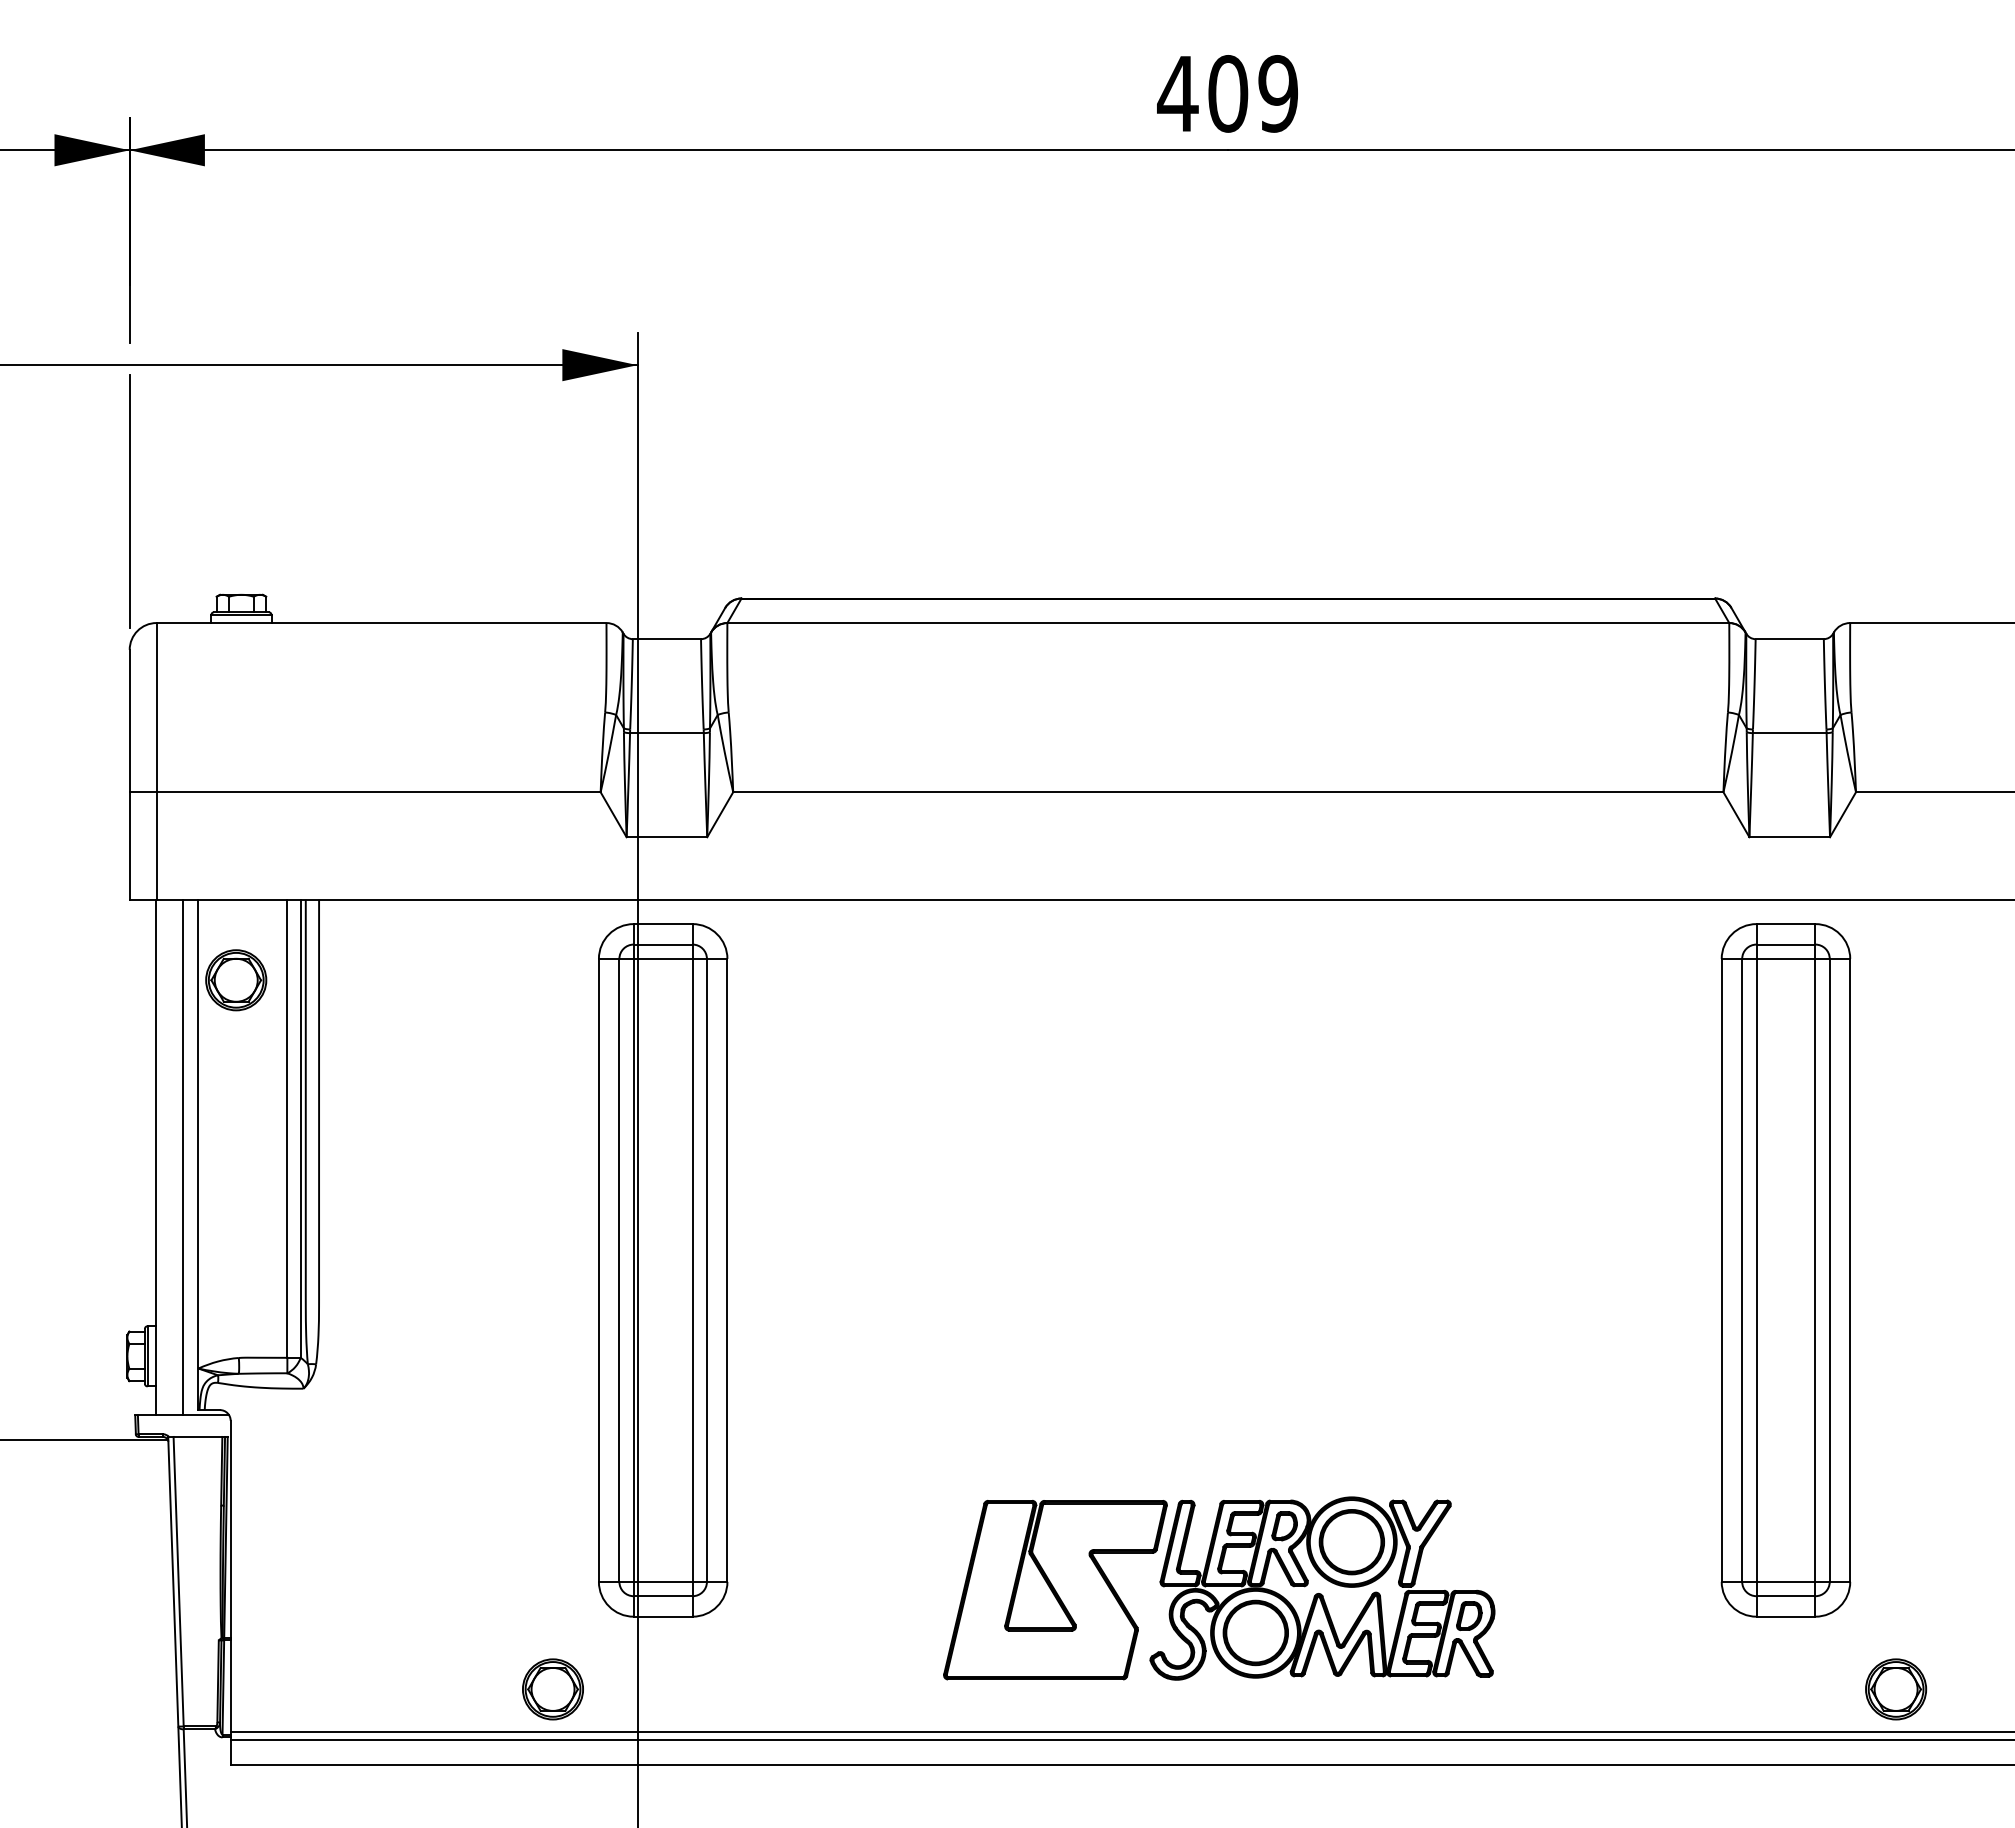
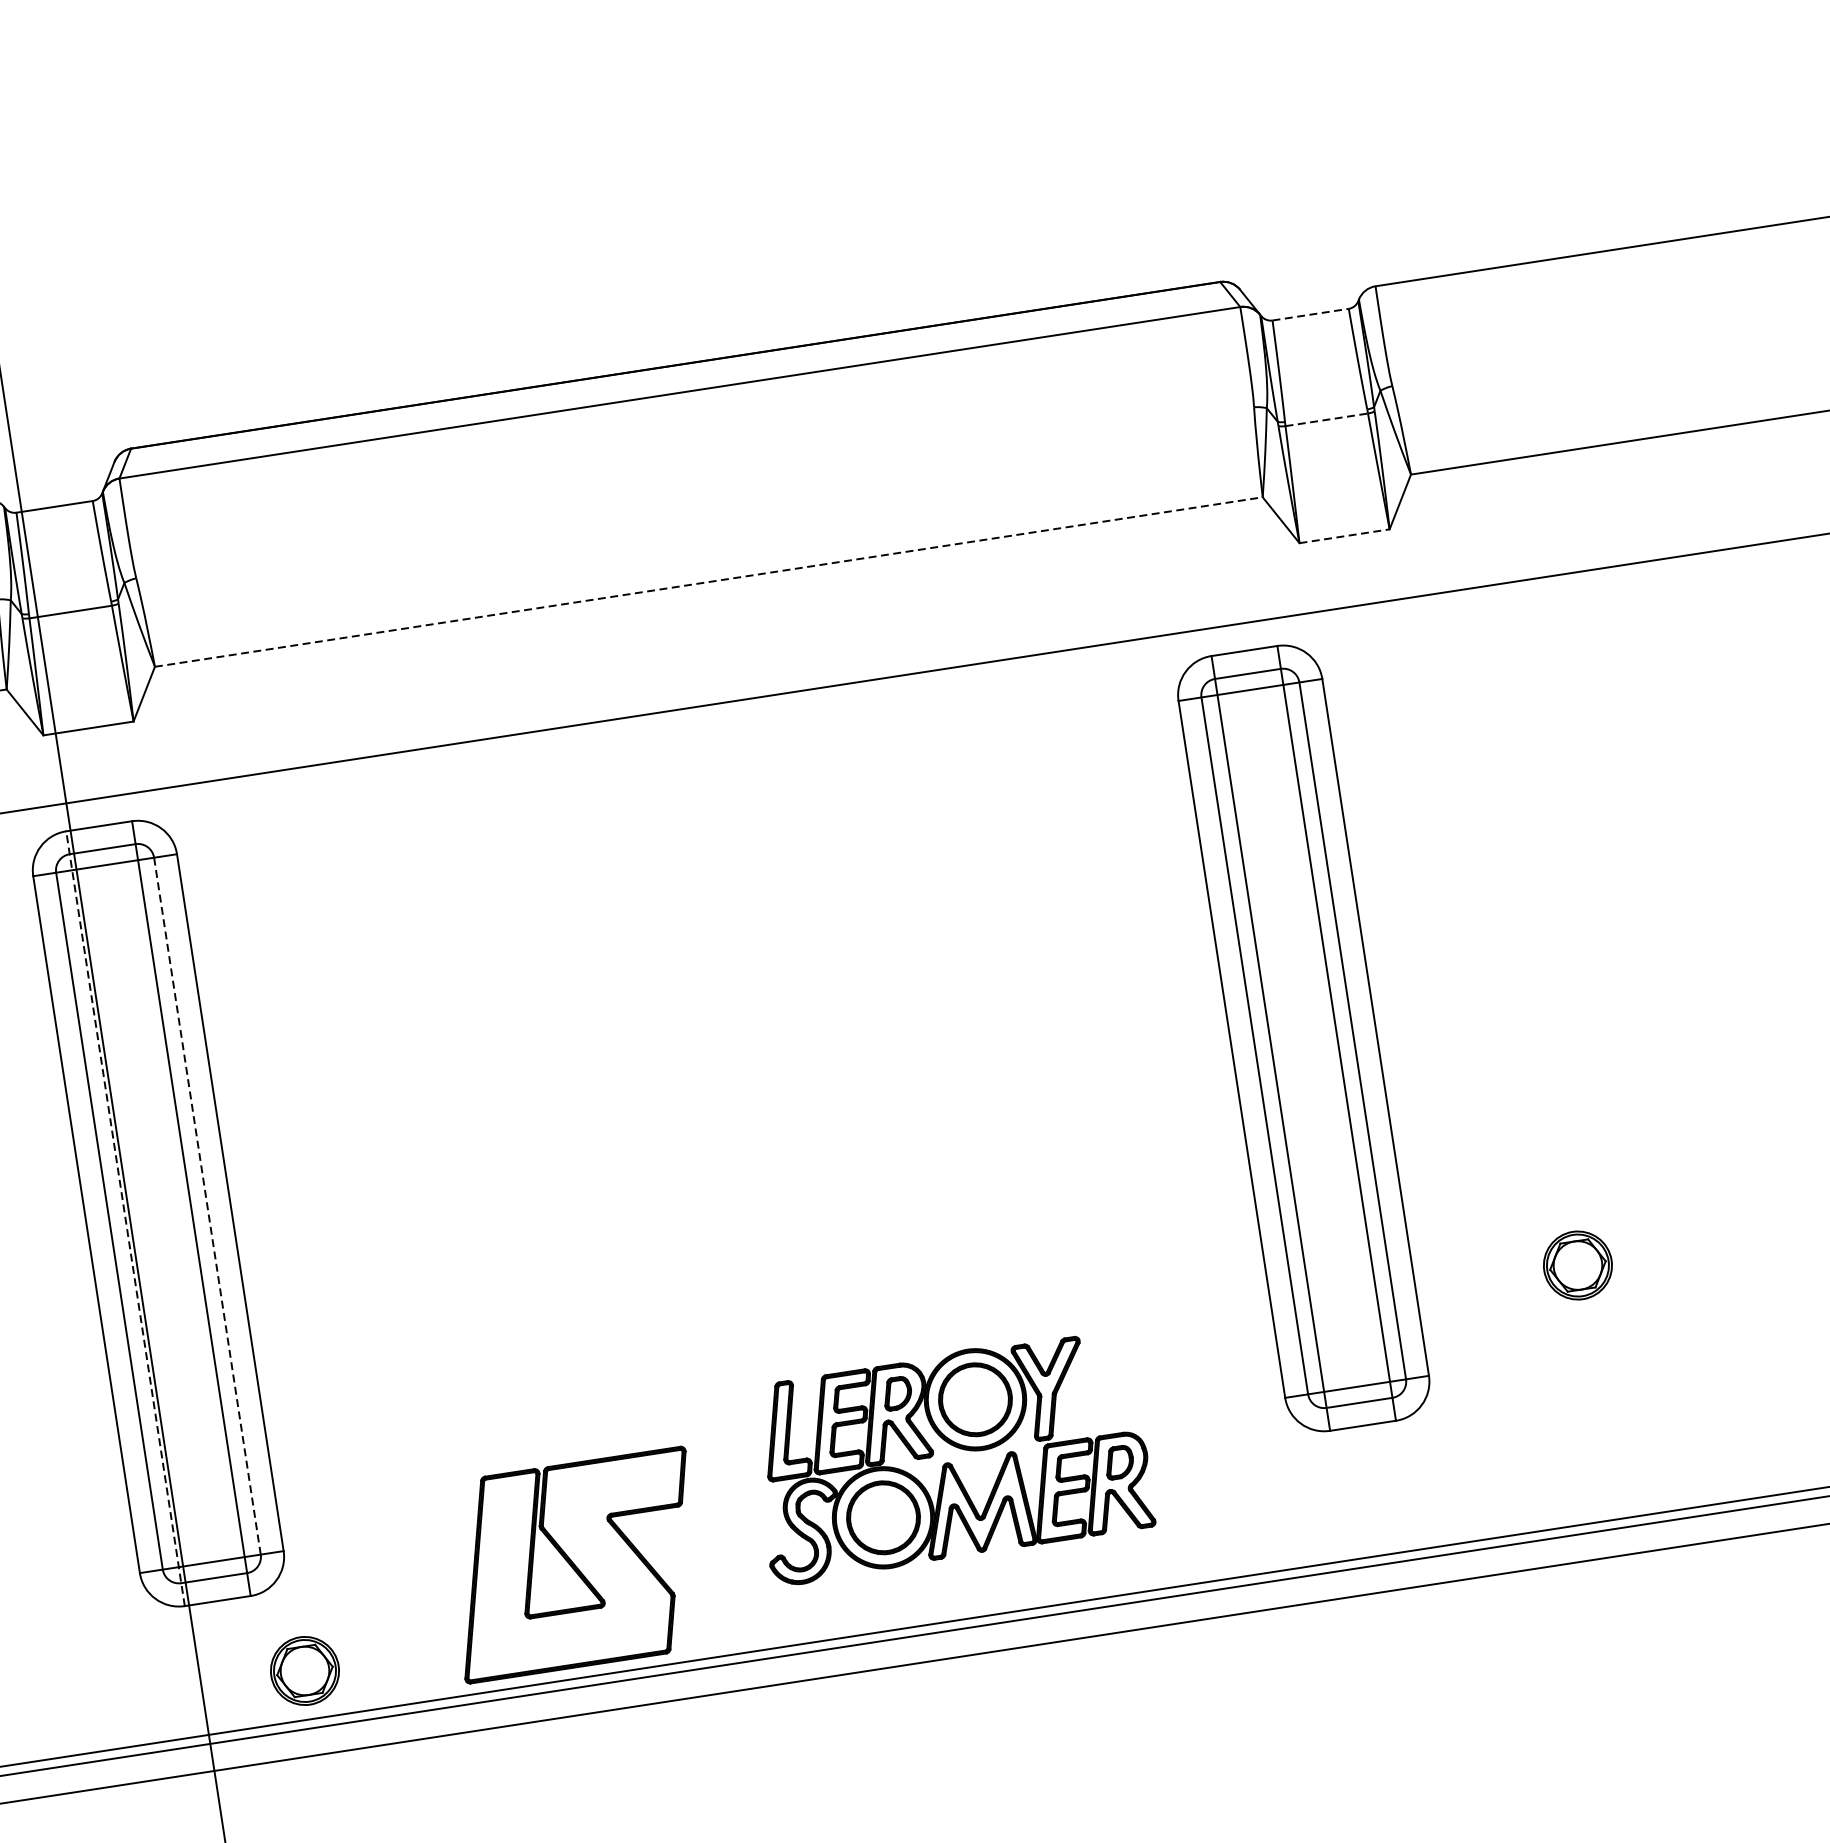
line: (1790, 639) -> (1311, 314), solid -> dashed
line: (1789, 733) -> (1326, 420), solid -> dashed
line: (1228, 792) -> (709, 582), solid -> dashed
line: (1790, 837) -> (1345, 536), solid -> dashed
line: (633, 1269) -> (125, 1217), solid -> dashed
line: (706, 1270) -> (206, 1206), solid -> dashed
part: (1785, 1270) -> (1303, 1038), moved
part: (1055, 1590) -> (575, 1565), moved
part: (552, 1689) -> (304, 1671), moved
part: (1896, 1689) -> (1578, 1265), moved

